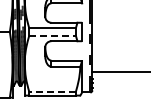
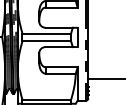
line: (53, 35) -> (47, 41), dashed -> solid
line: (52, 91) -> (46, 99), dashed -> solid

